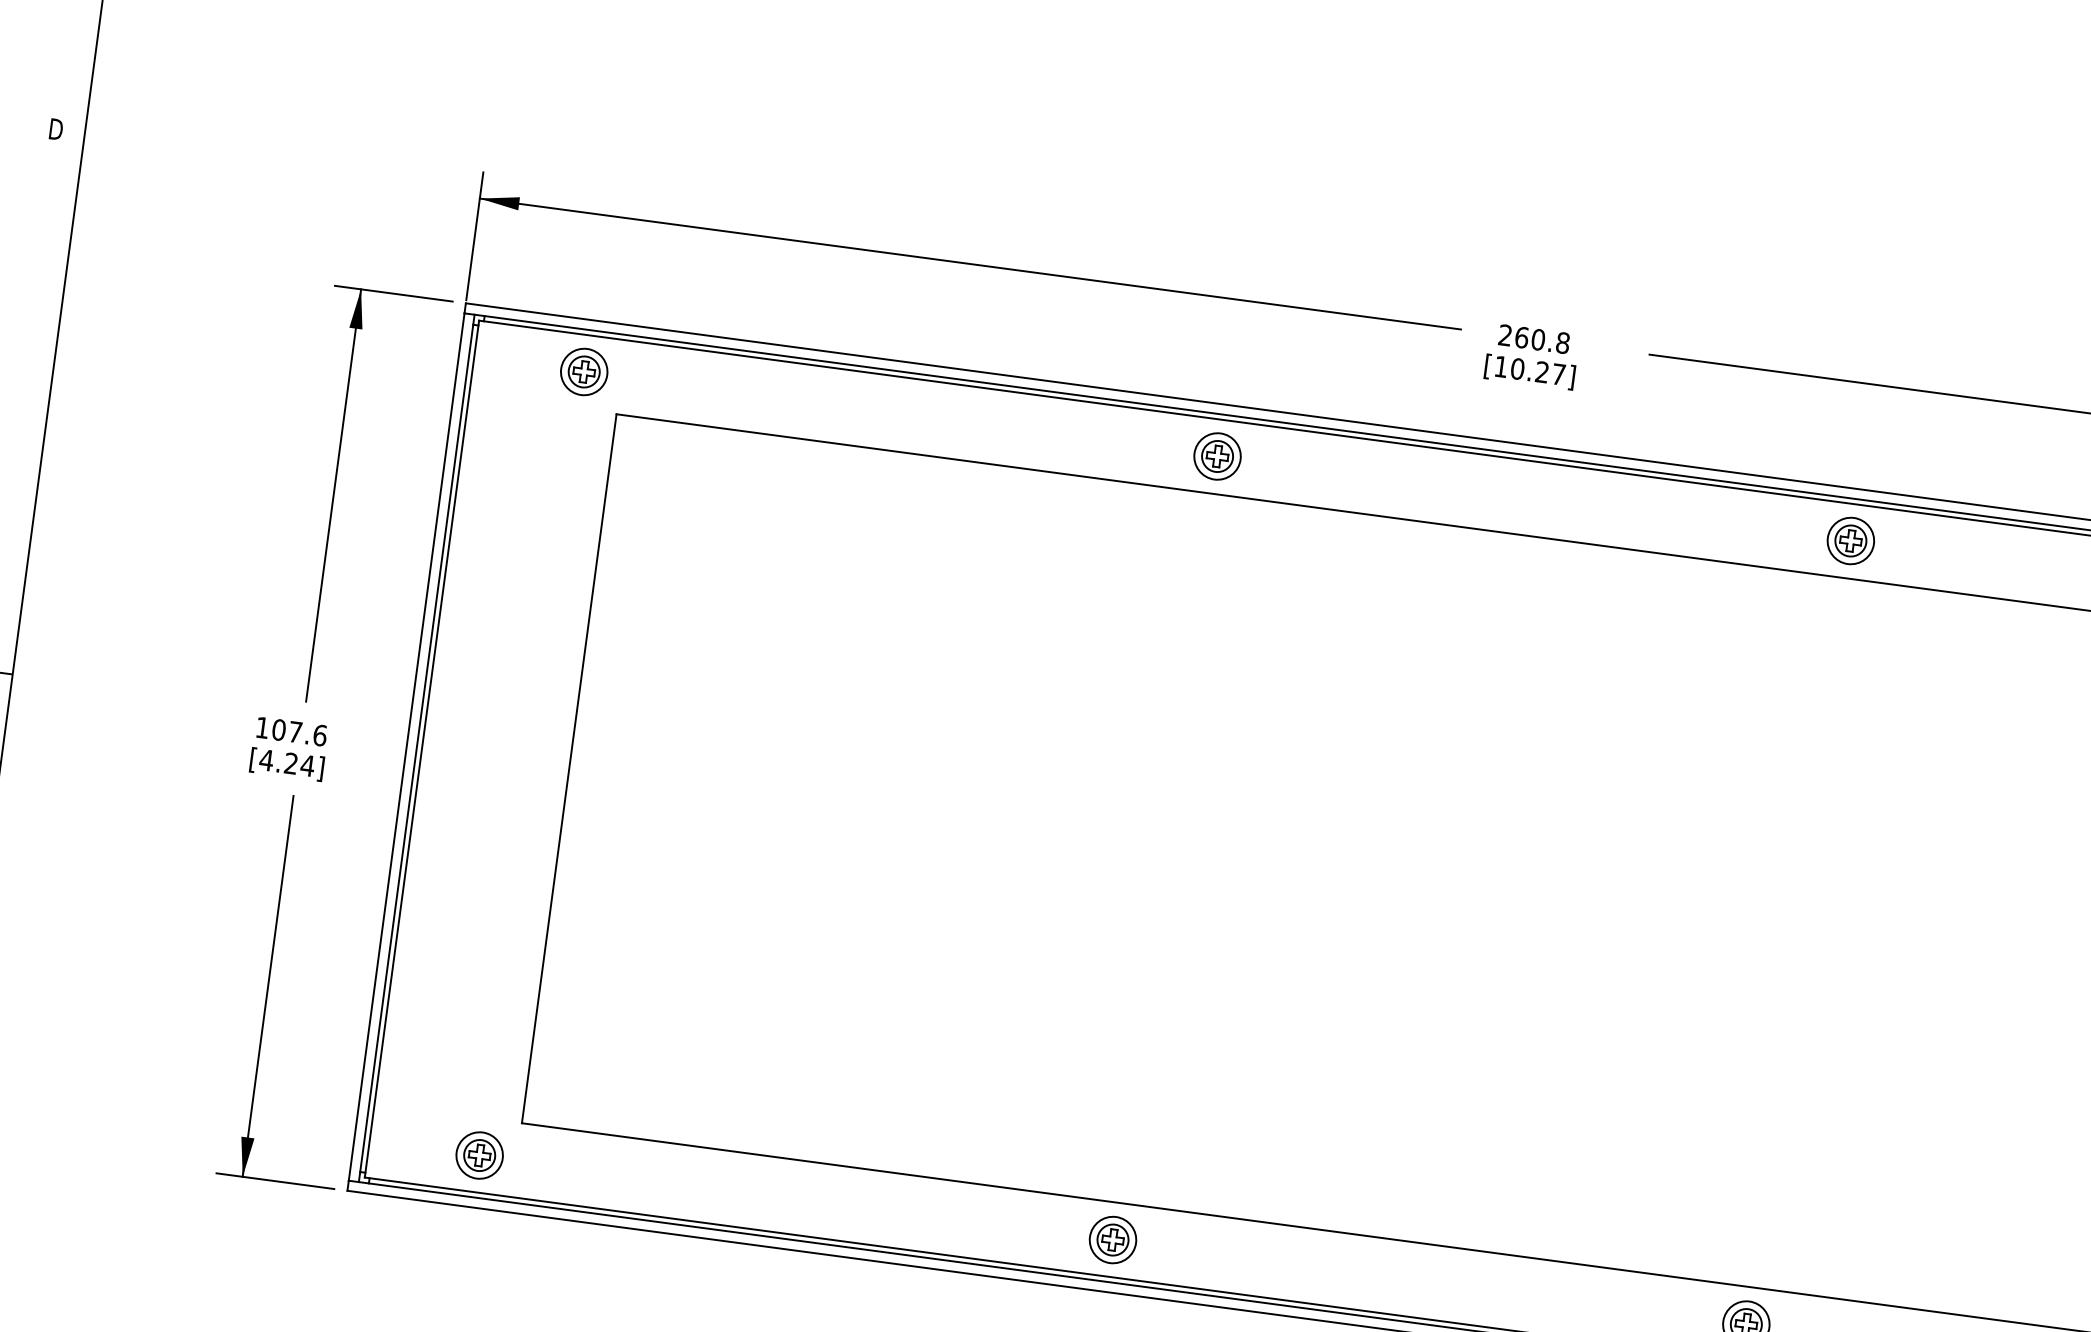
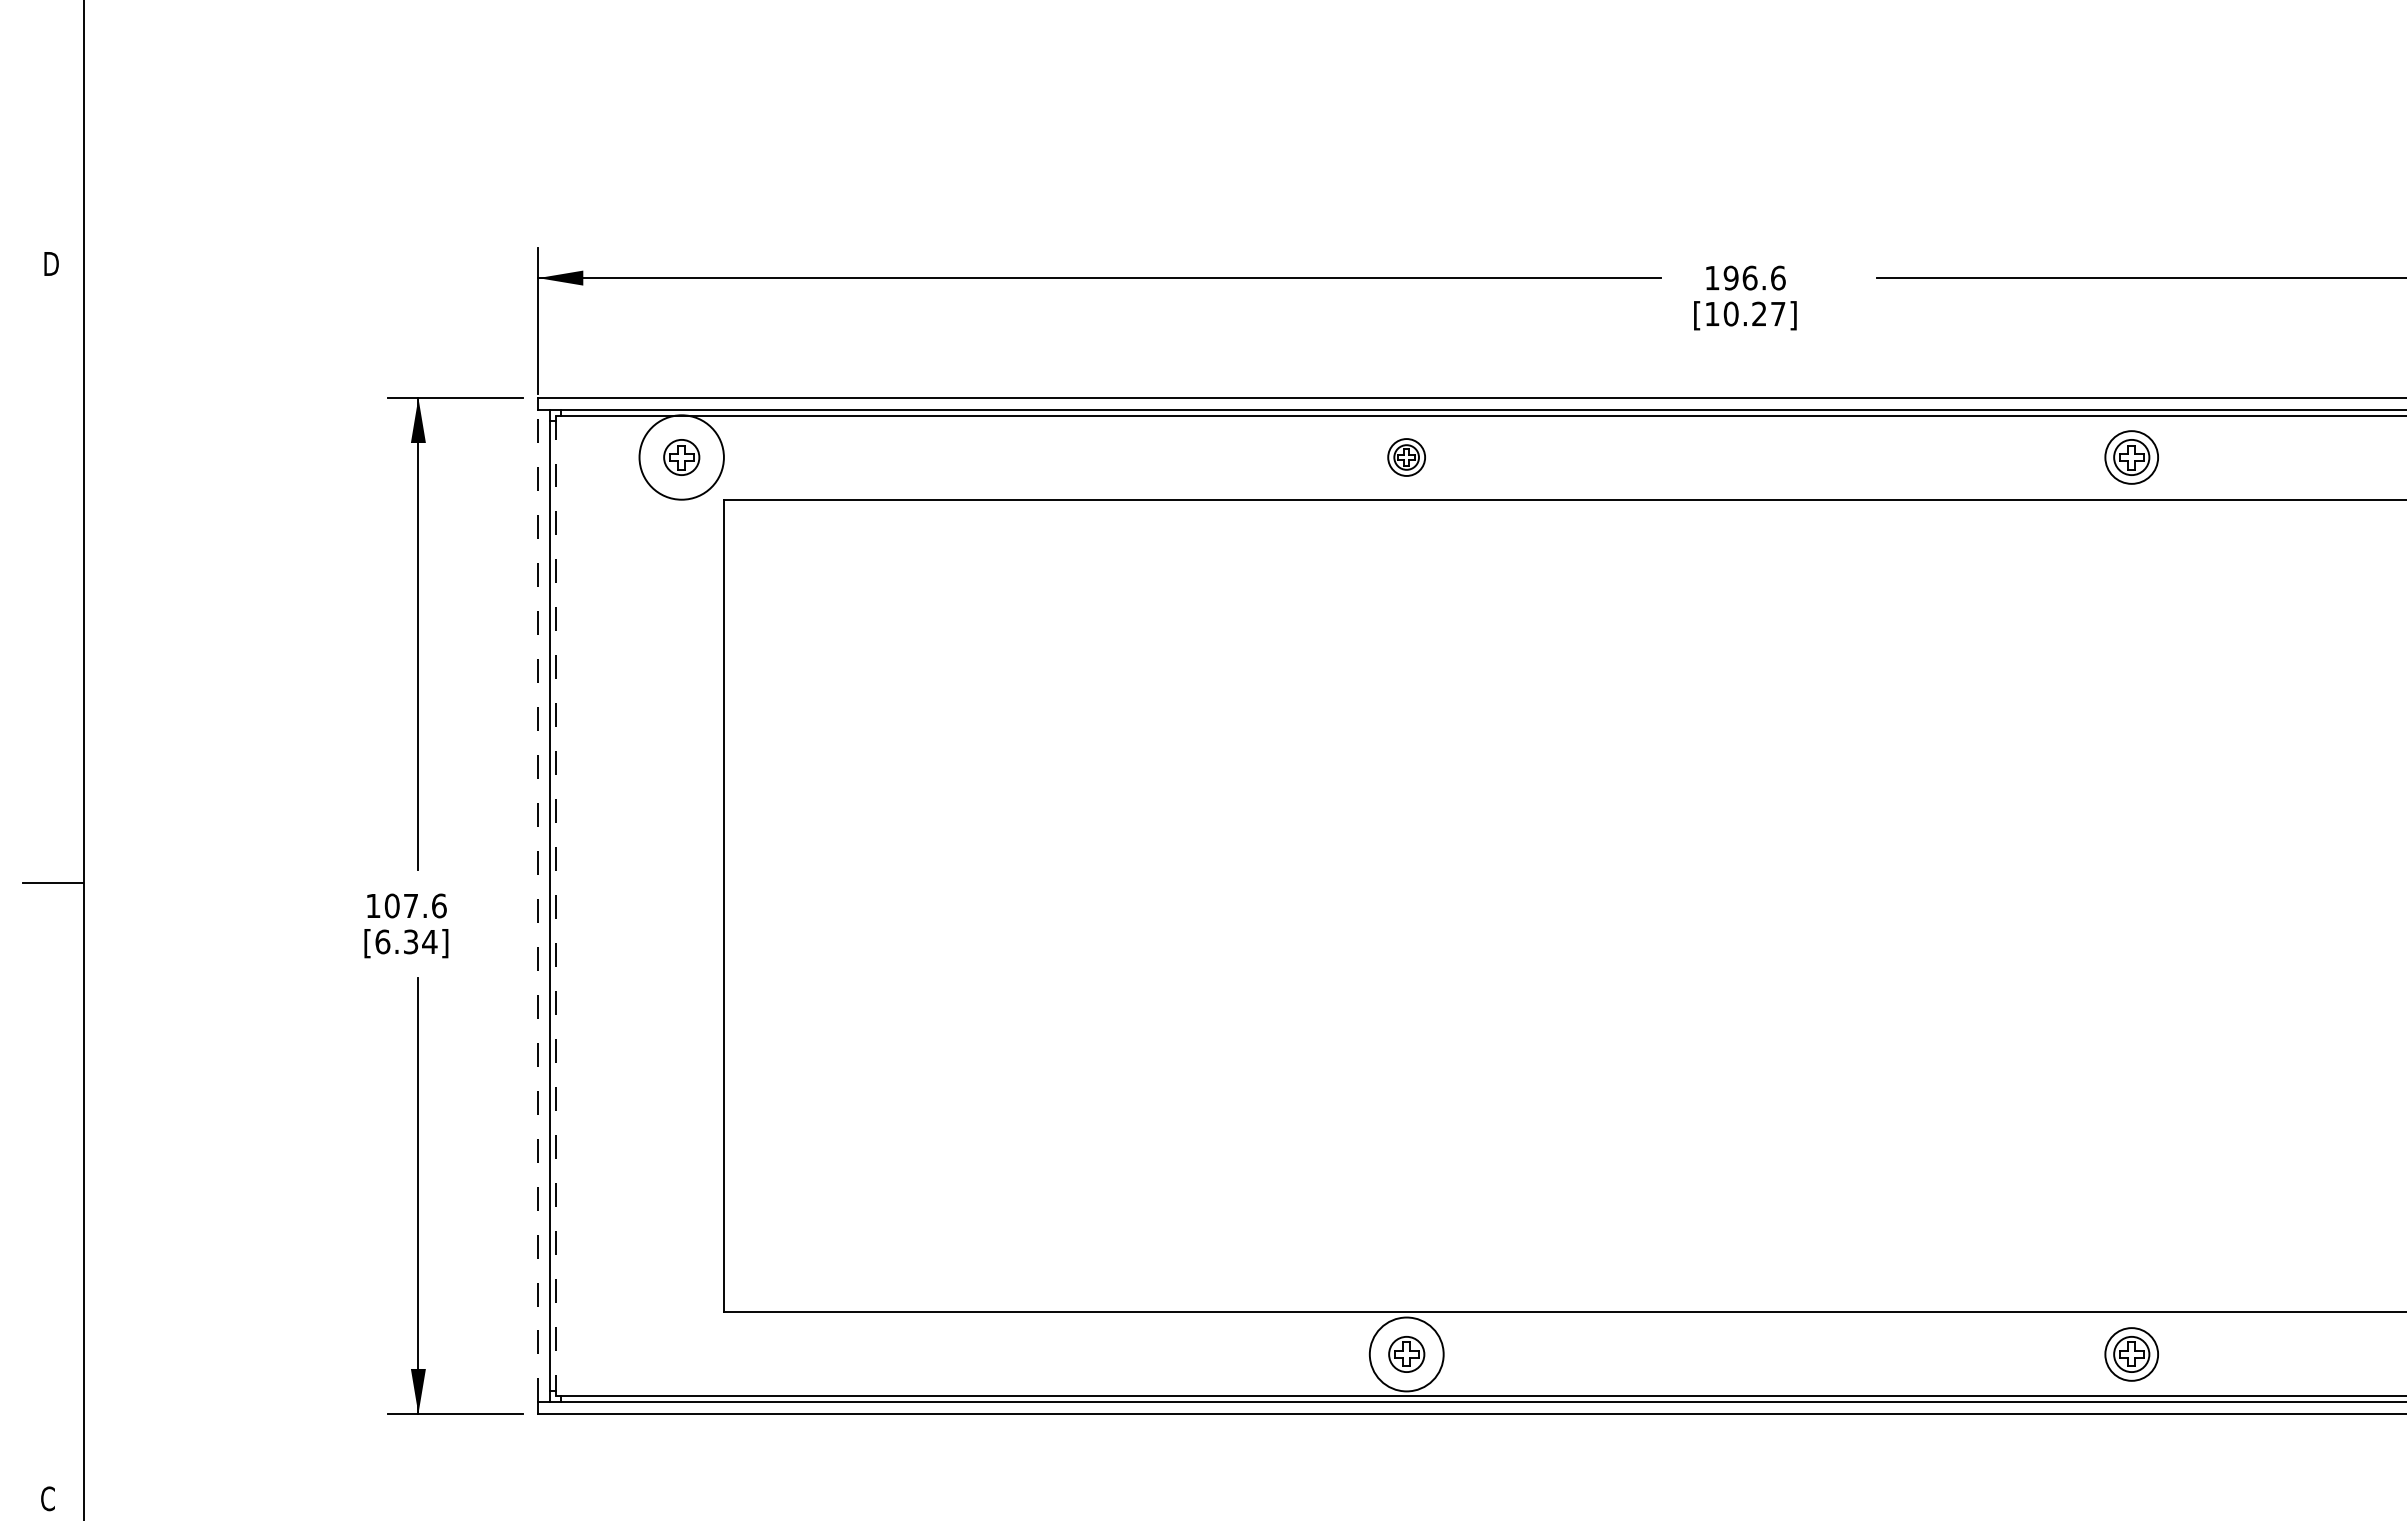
text: (1534, 338) -> (1745, 277), 260.8 -> 196.6
circle: (584, 371) -> (681, 457), size x1.6
part: (1217, 456) -> (1406, 457), size x0.7
line: (406, 746) -> (538, 905), solid -> dashed
line: (421, 749) -> (555, 906), solid -> dashed
text: (278, 761) -> (396, 941), [4.24] -> [6.34]
part: (479, 1155) -> (681, 1354), removed
circle: (1112, 1240) -> (1406, 1354), size x1.4

